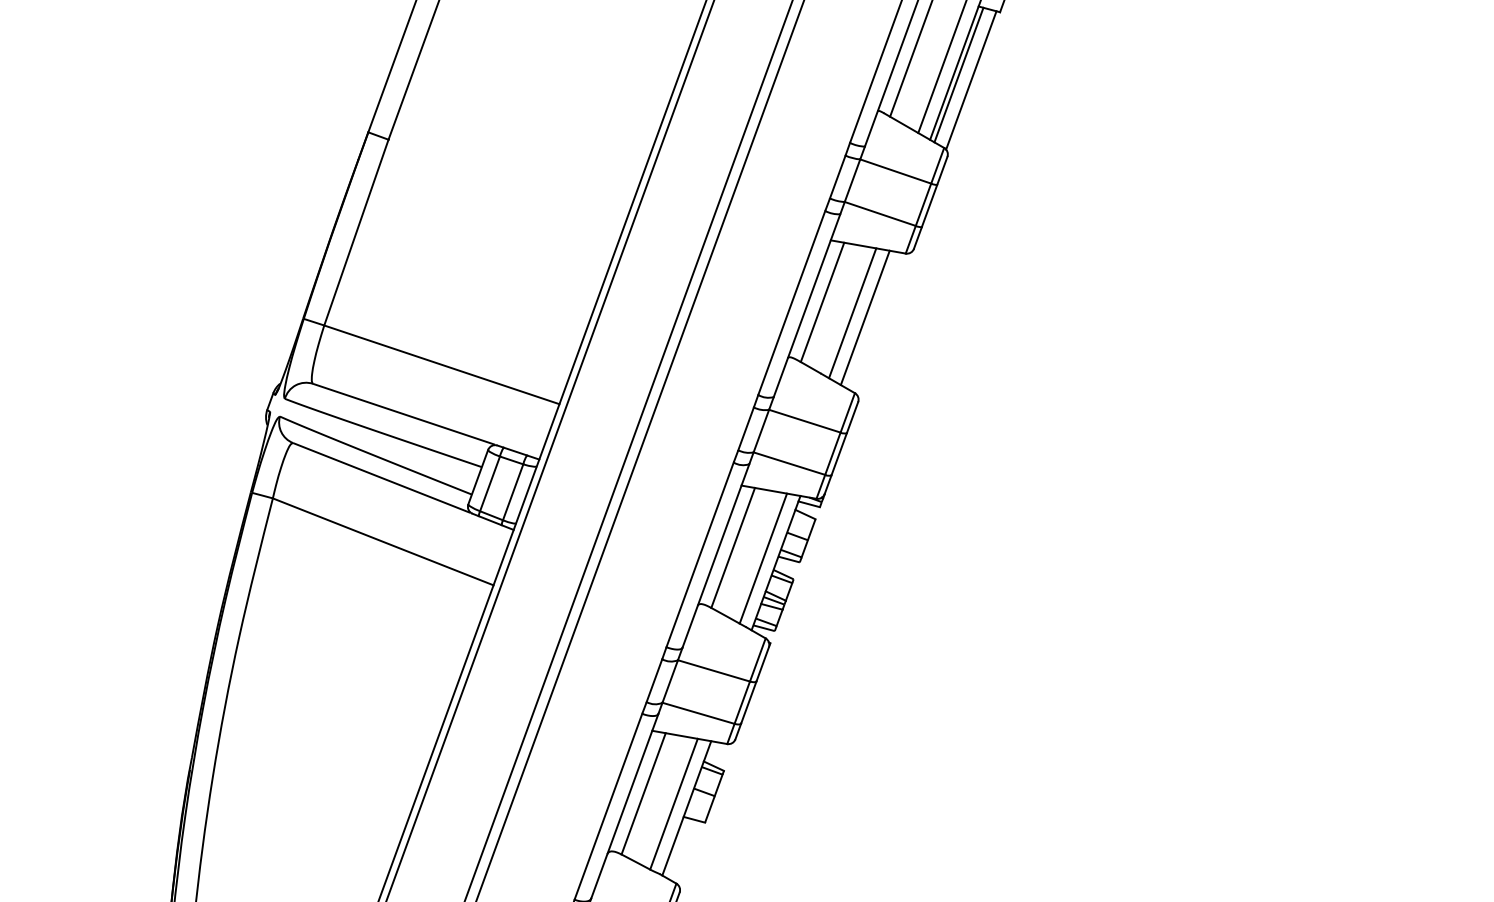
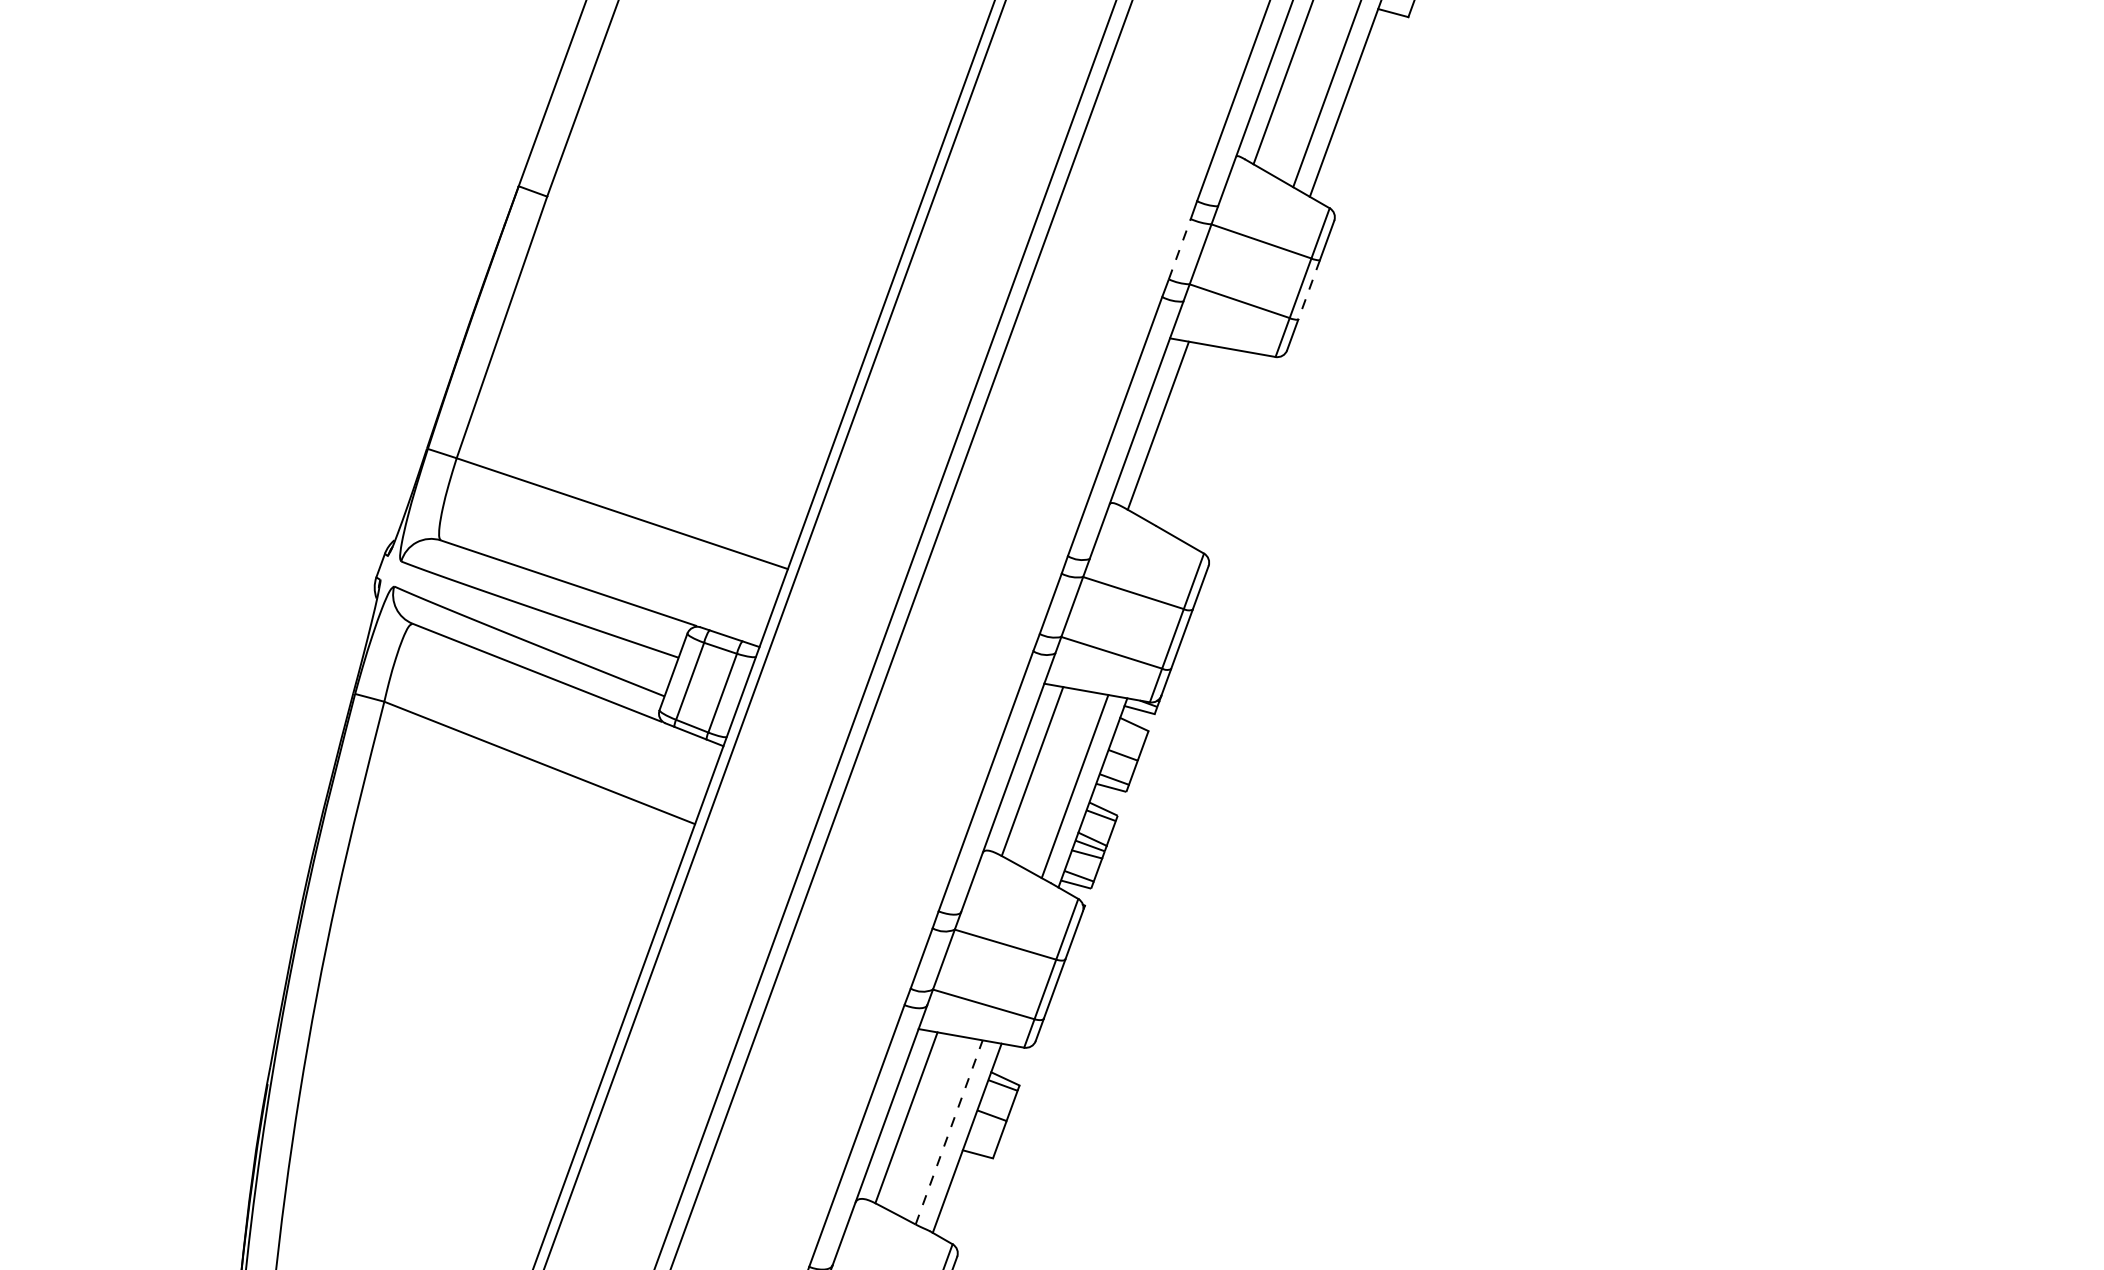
line: (958, 75) -> (1350, 105), removed
line: (971, 79) -> (1367, 112), removed
line: (837, 176) -> (1179, 248), solid -> dashed
line: (929, 206) -> (1309, 290), solid -> dashed
line: (852, 312) -> (1200, 440), removed
line: (865, 317) -> (1218, 447), removed
line: (674, 804) -> (949, 1132), solid -> dashed

